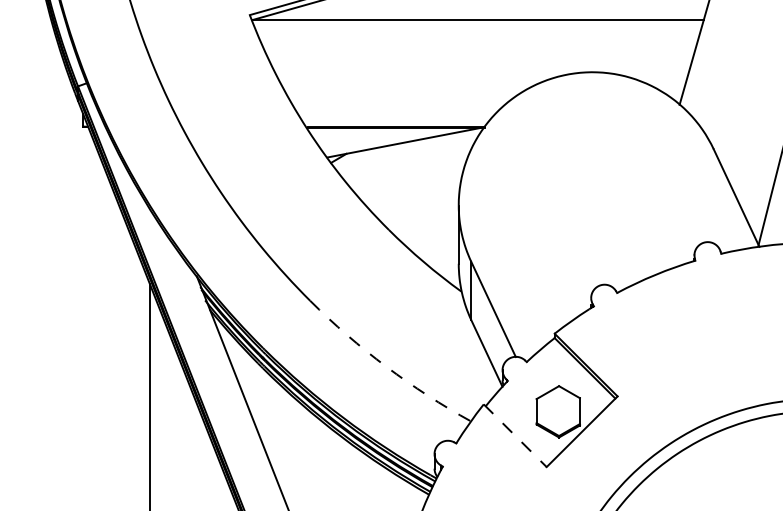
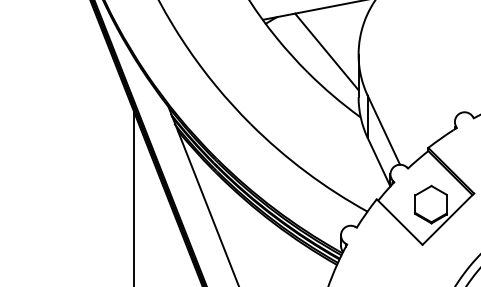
line: (414, 201) -> (326, 51), added
arc: (386, 366) -> (306, 171), dashed -> solid
line: (515, 436) -> (399, 222), dashed -> solid

